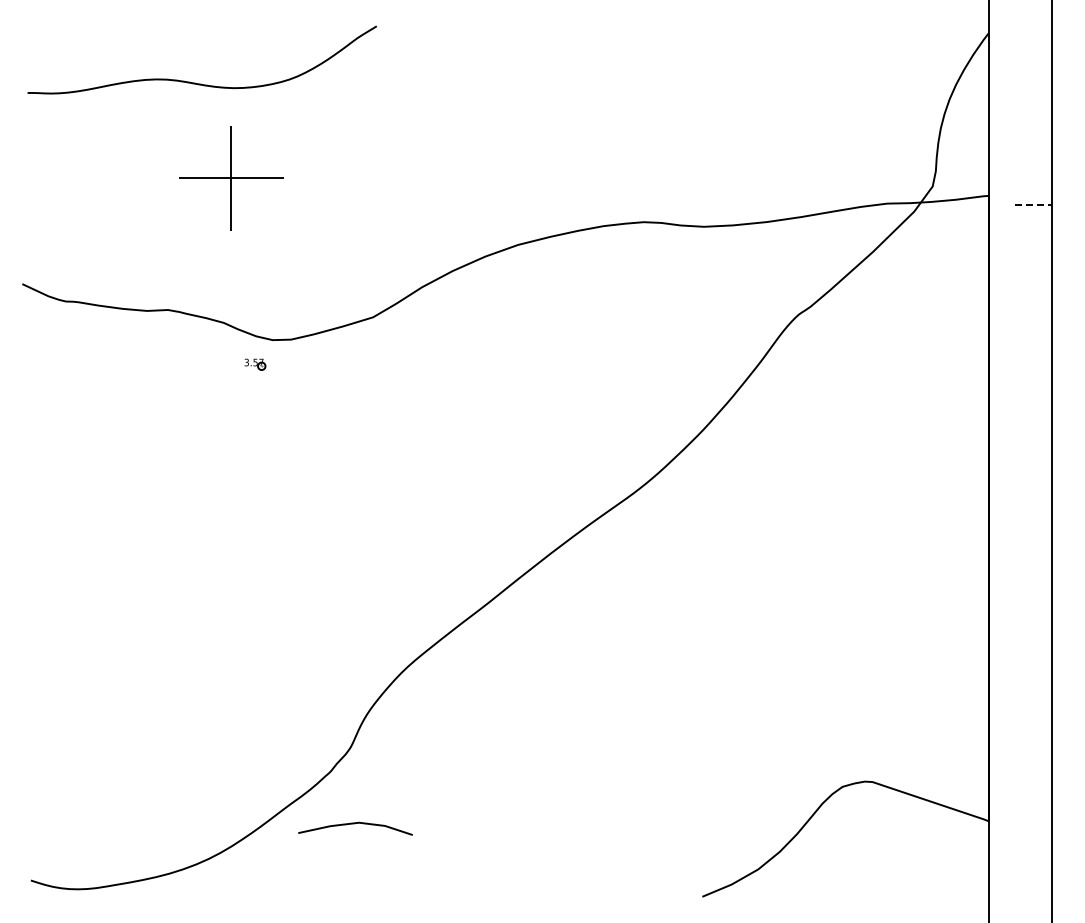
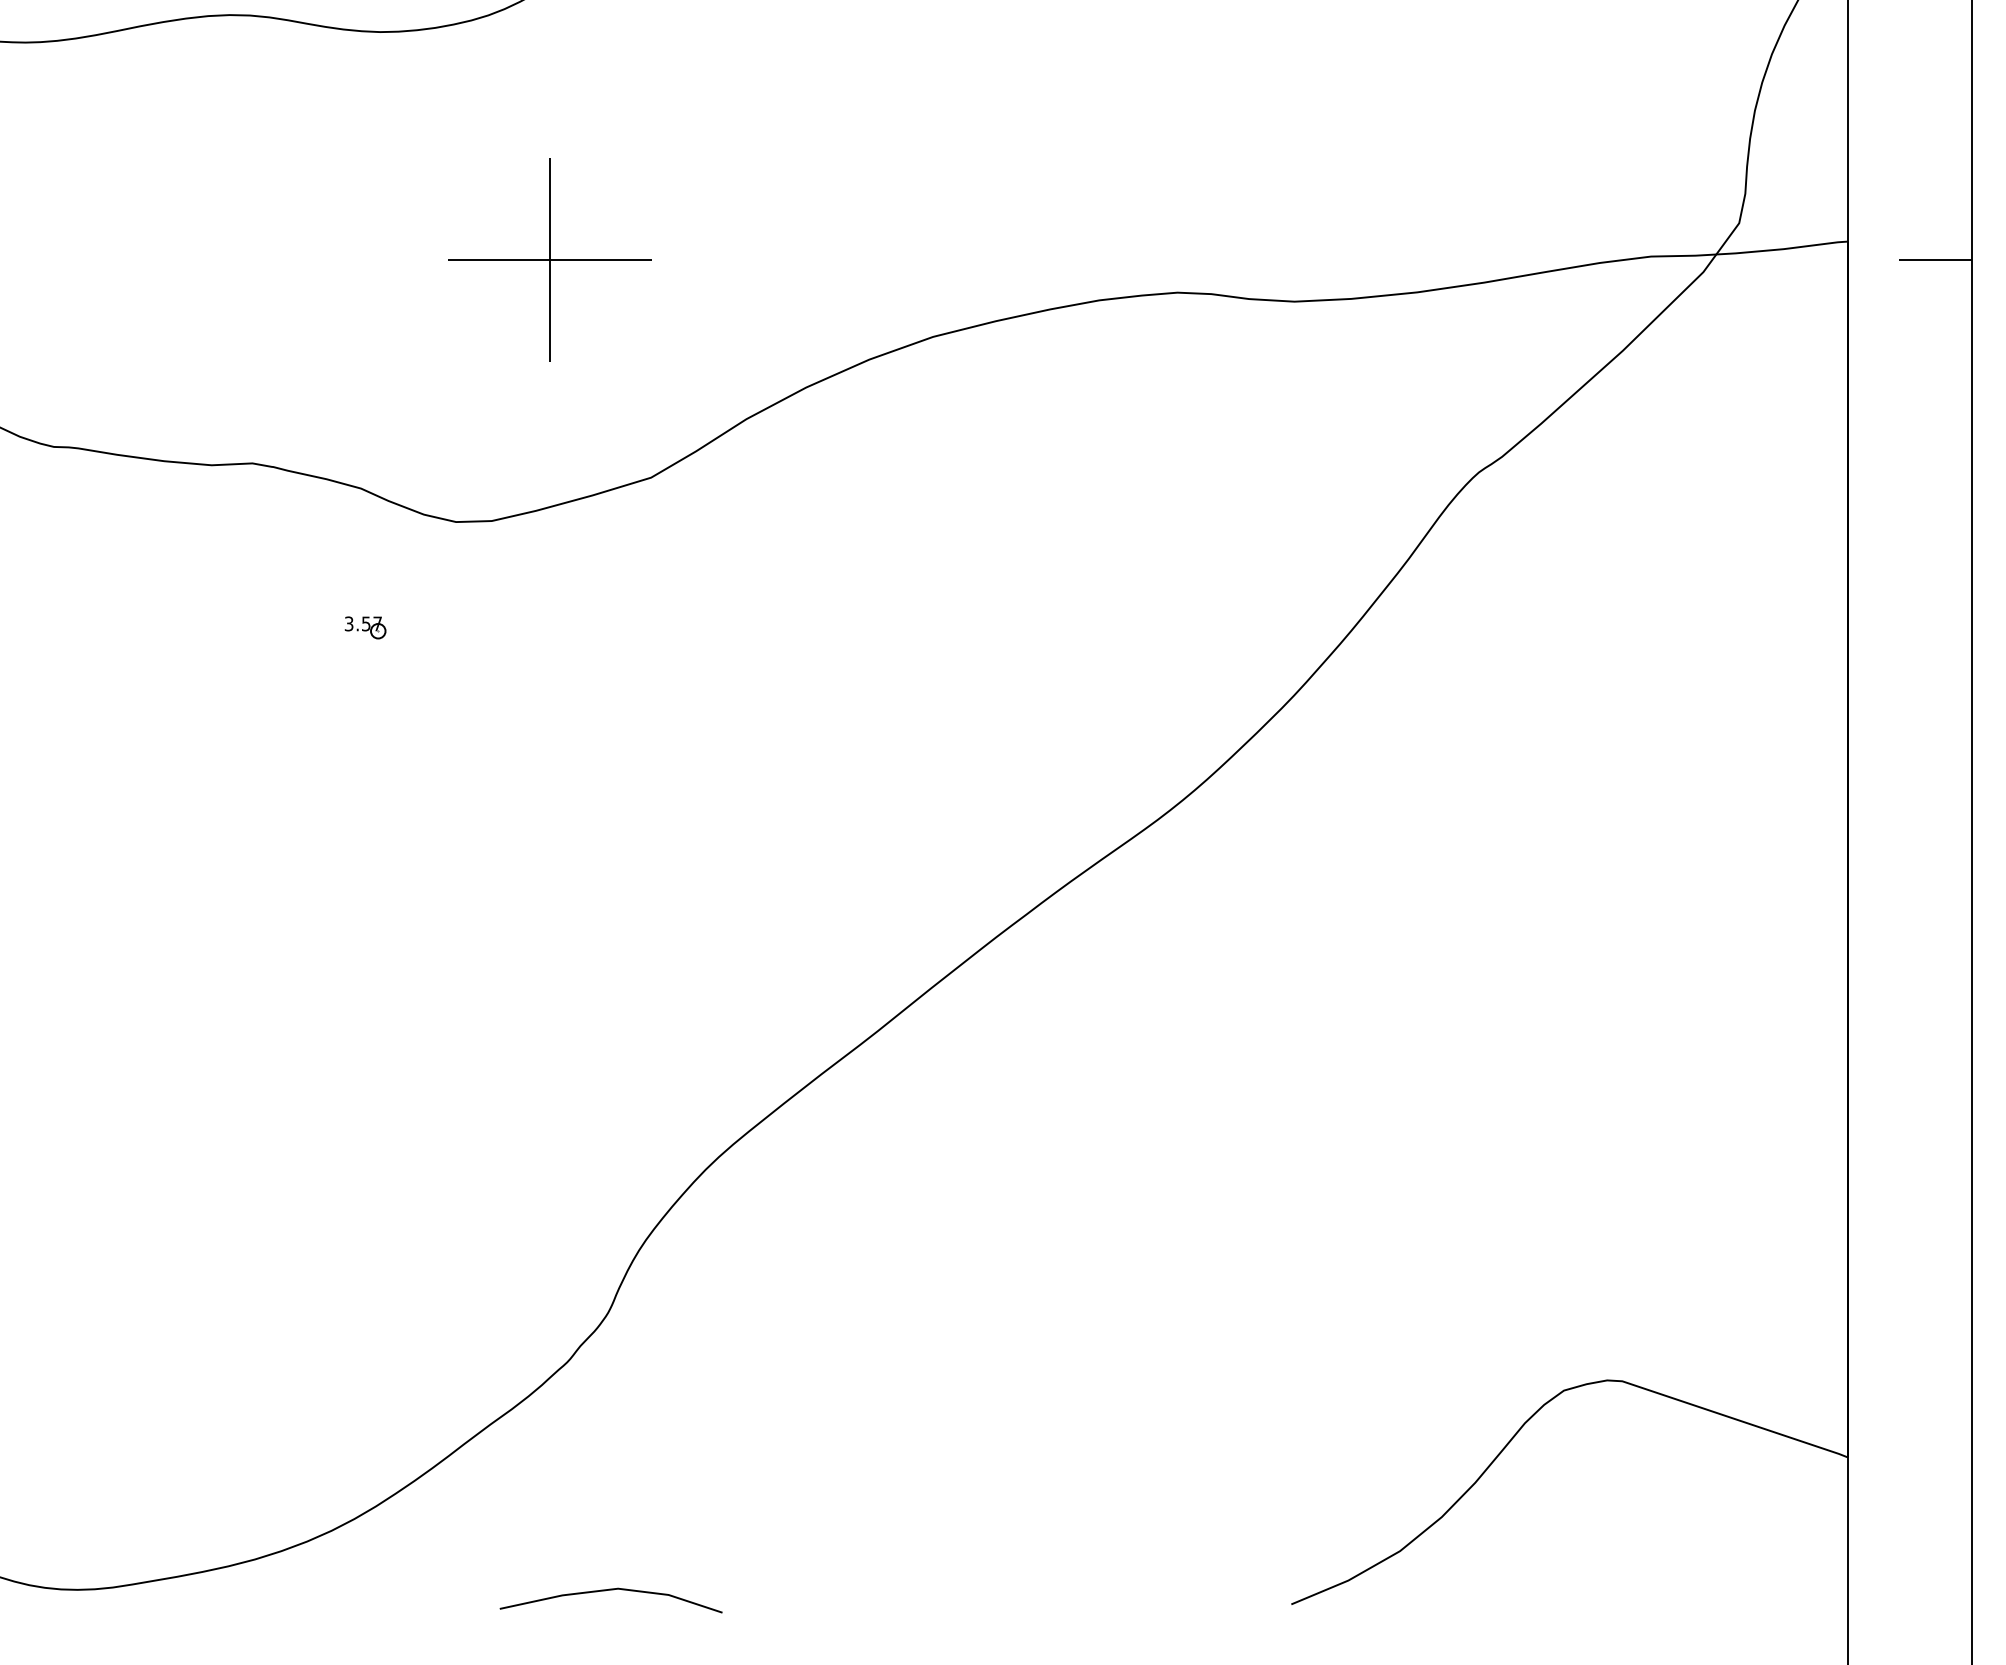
part: (231, 178) -> (550, 260), moved
line: (1033, 205) -> (1935, 260), dashed -> solid
part: (255, 364) -> (366, 627), moved
line: (355, 824) -> (611, 1592), moved

